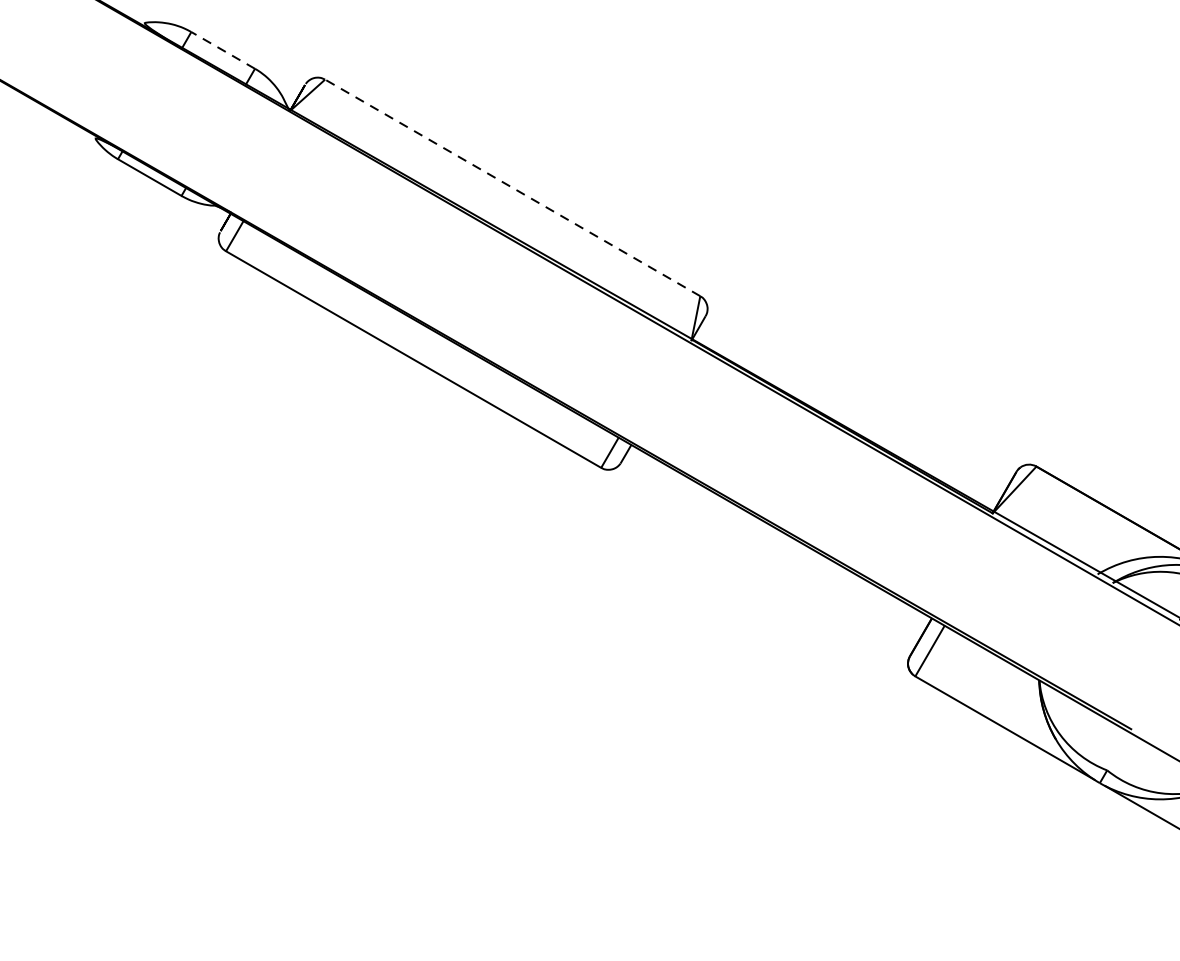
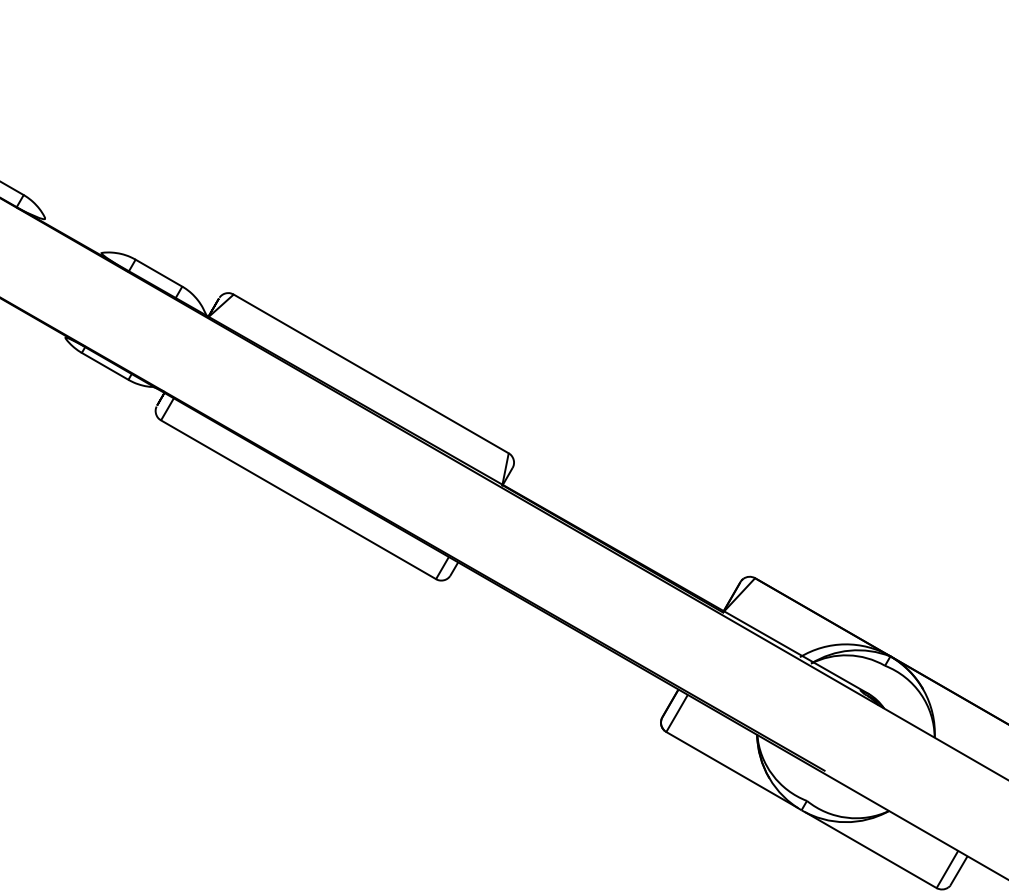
line: (222, 50) -> (158, 273), dashed -> solid
line: (513, 187) -> (371, 373), dashed -> solid

